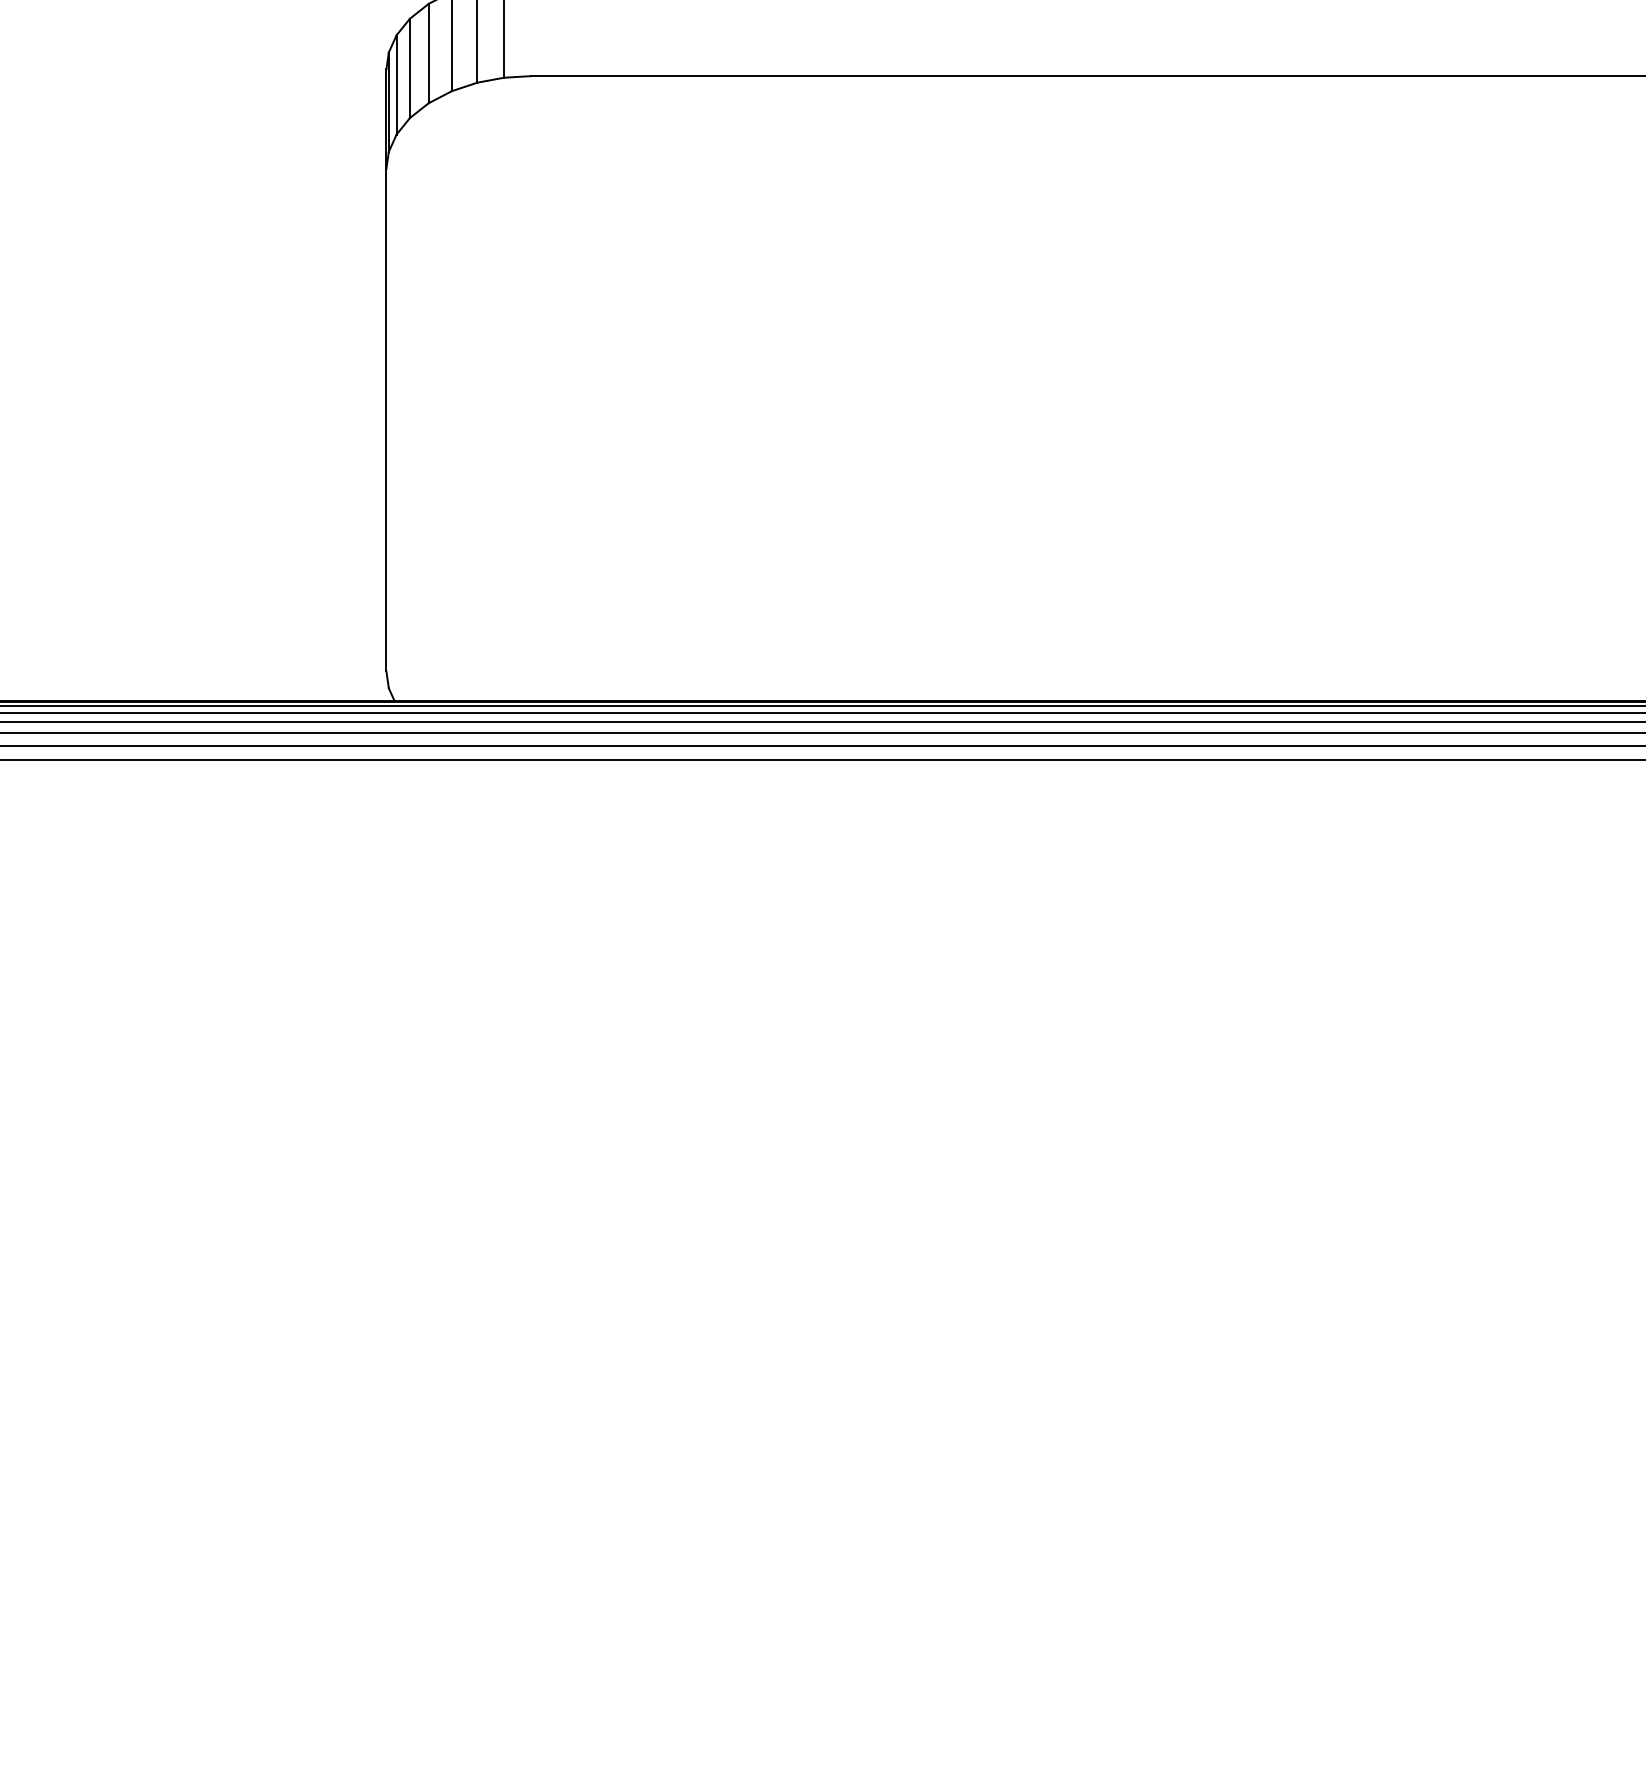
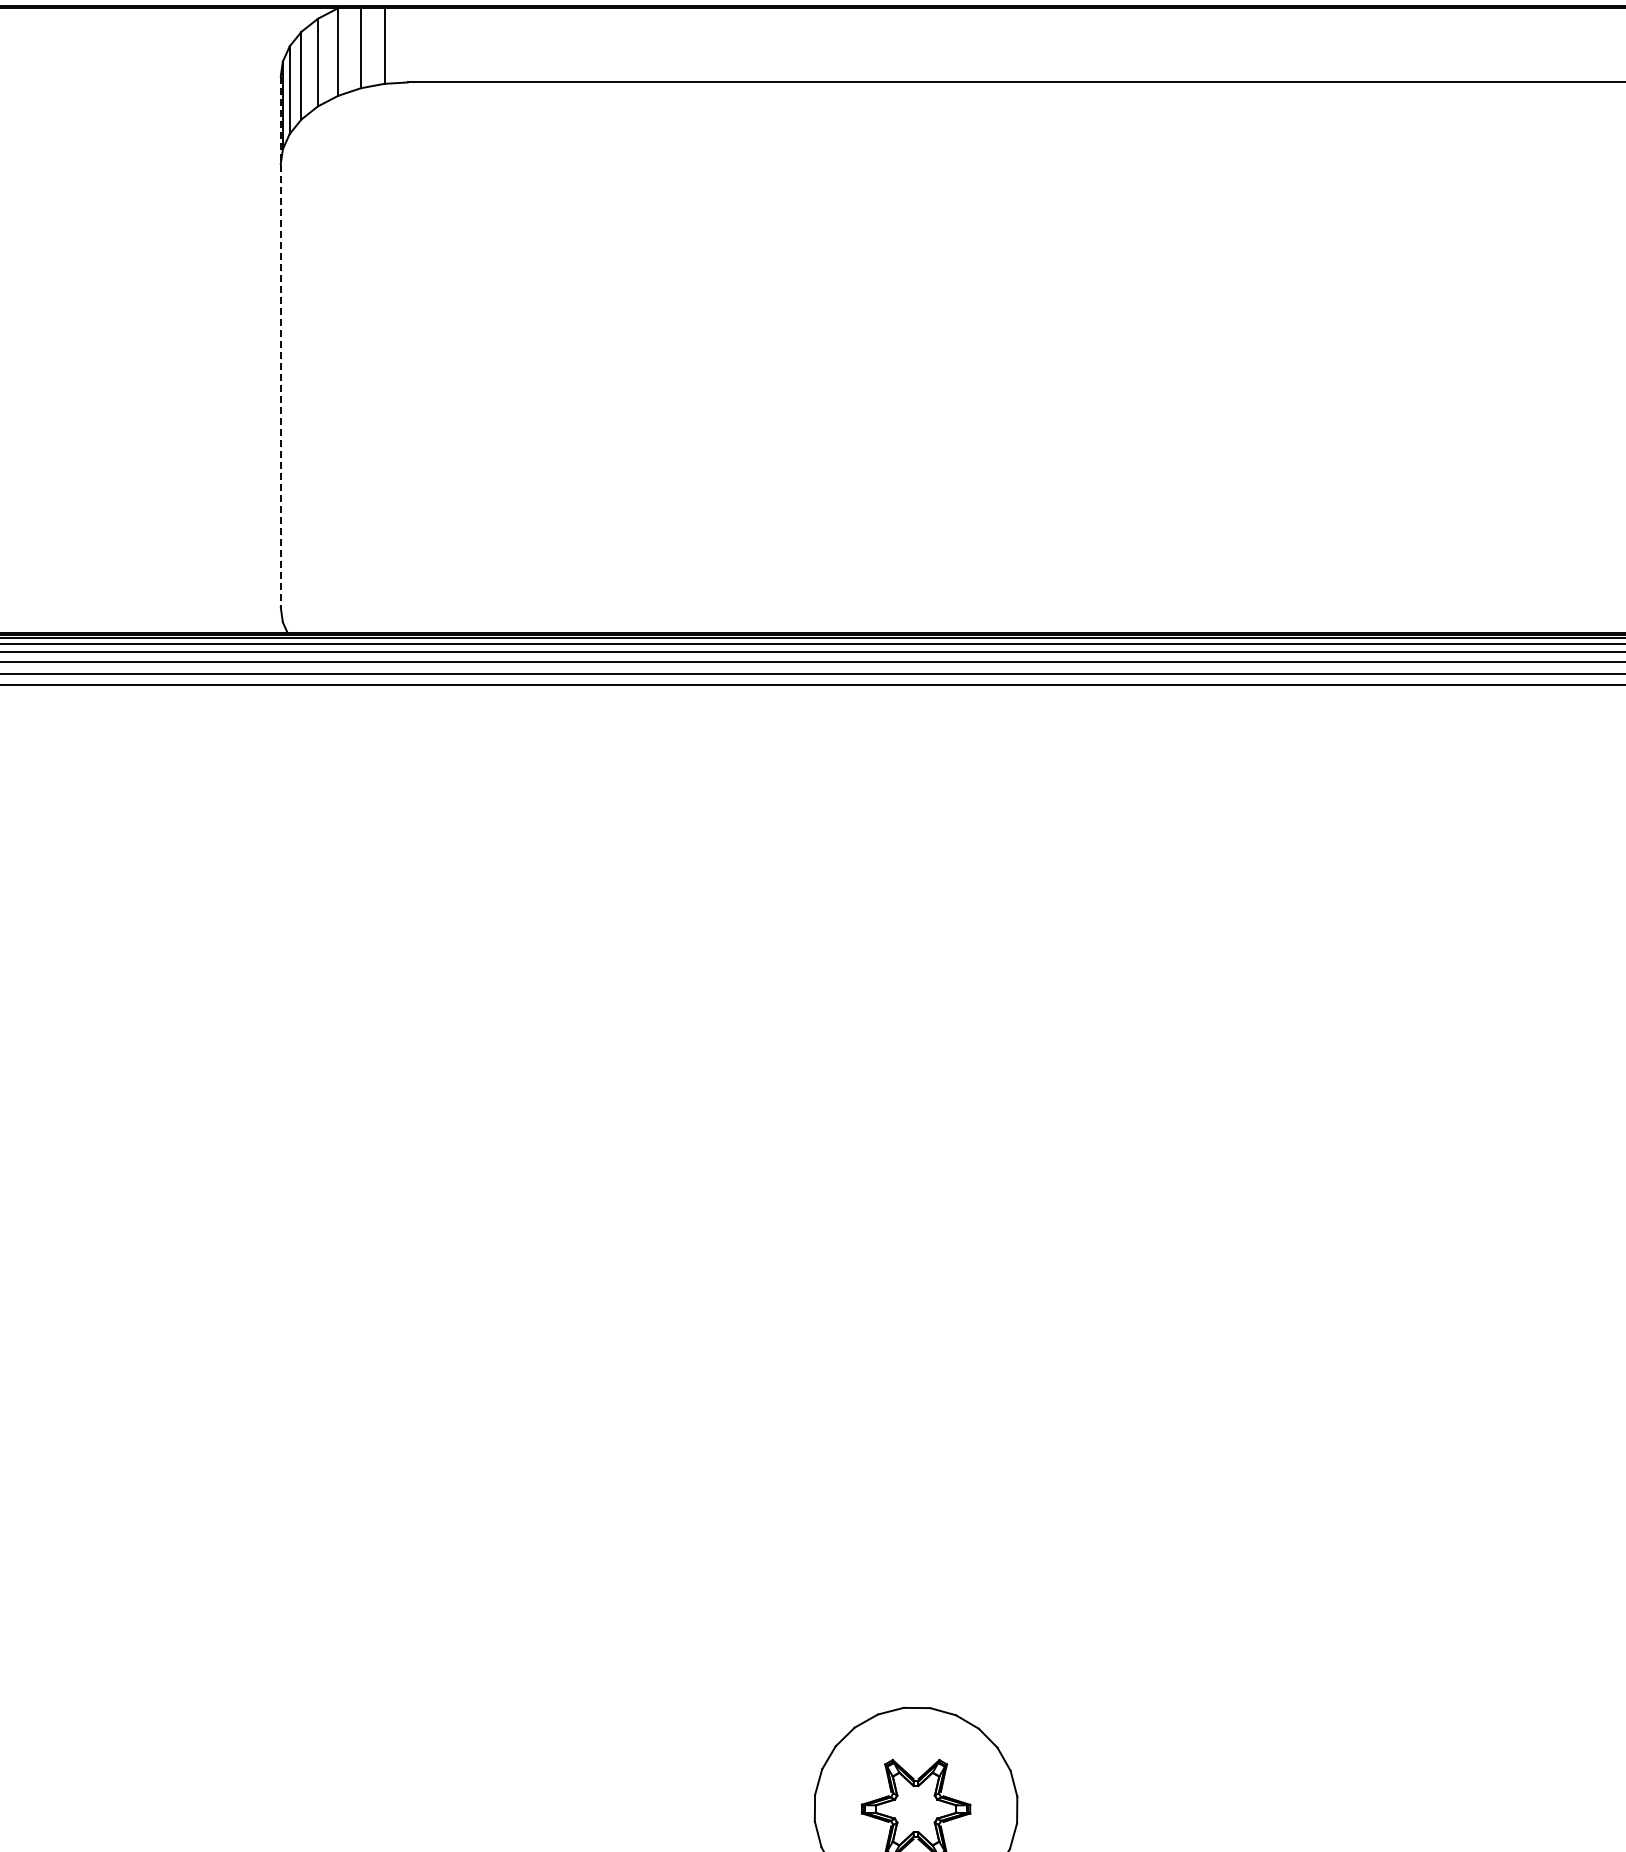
line: (386, 370) -> (280, 342), solid -> dashed

